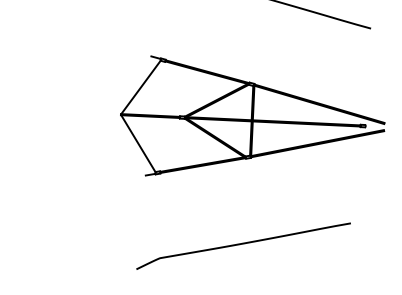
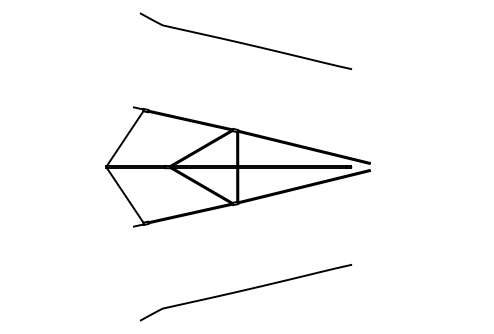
curve: (242, 245) -> (244, 291), moved

